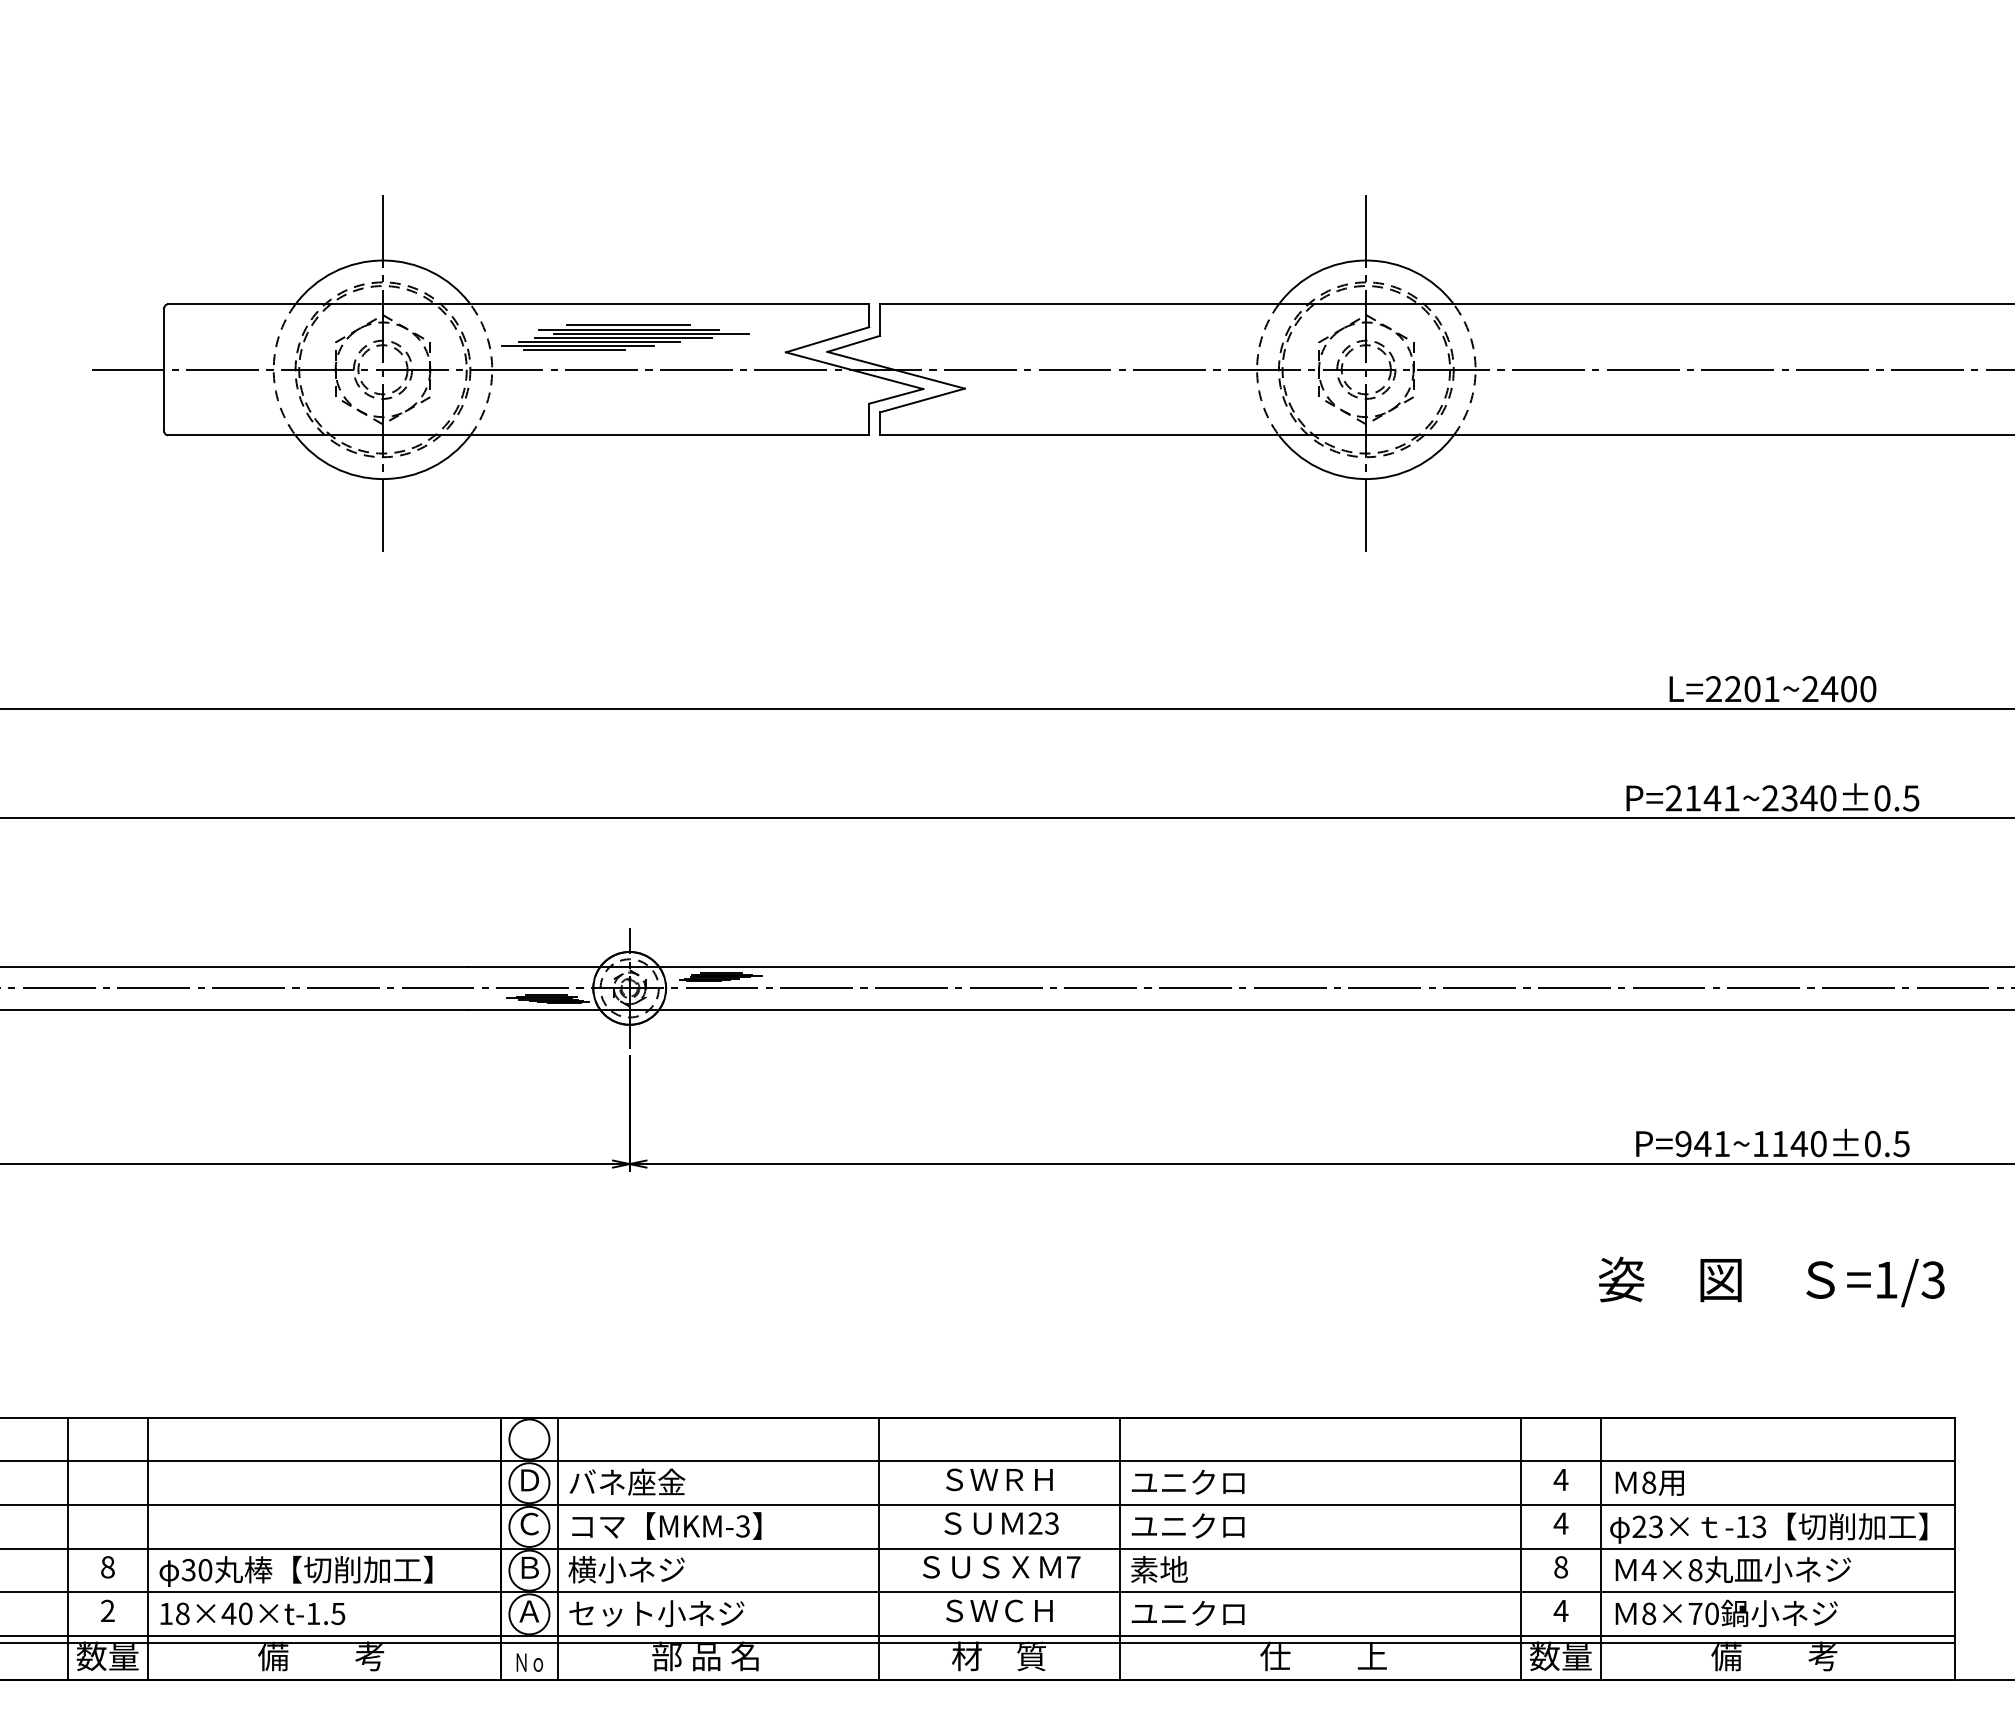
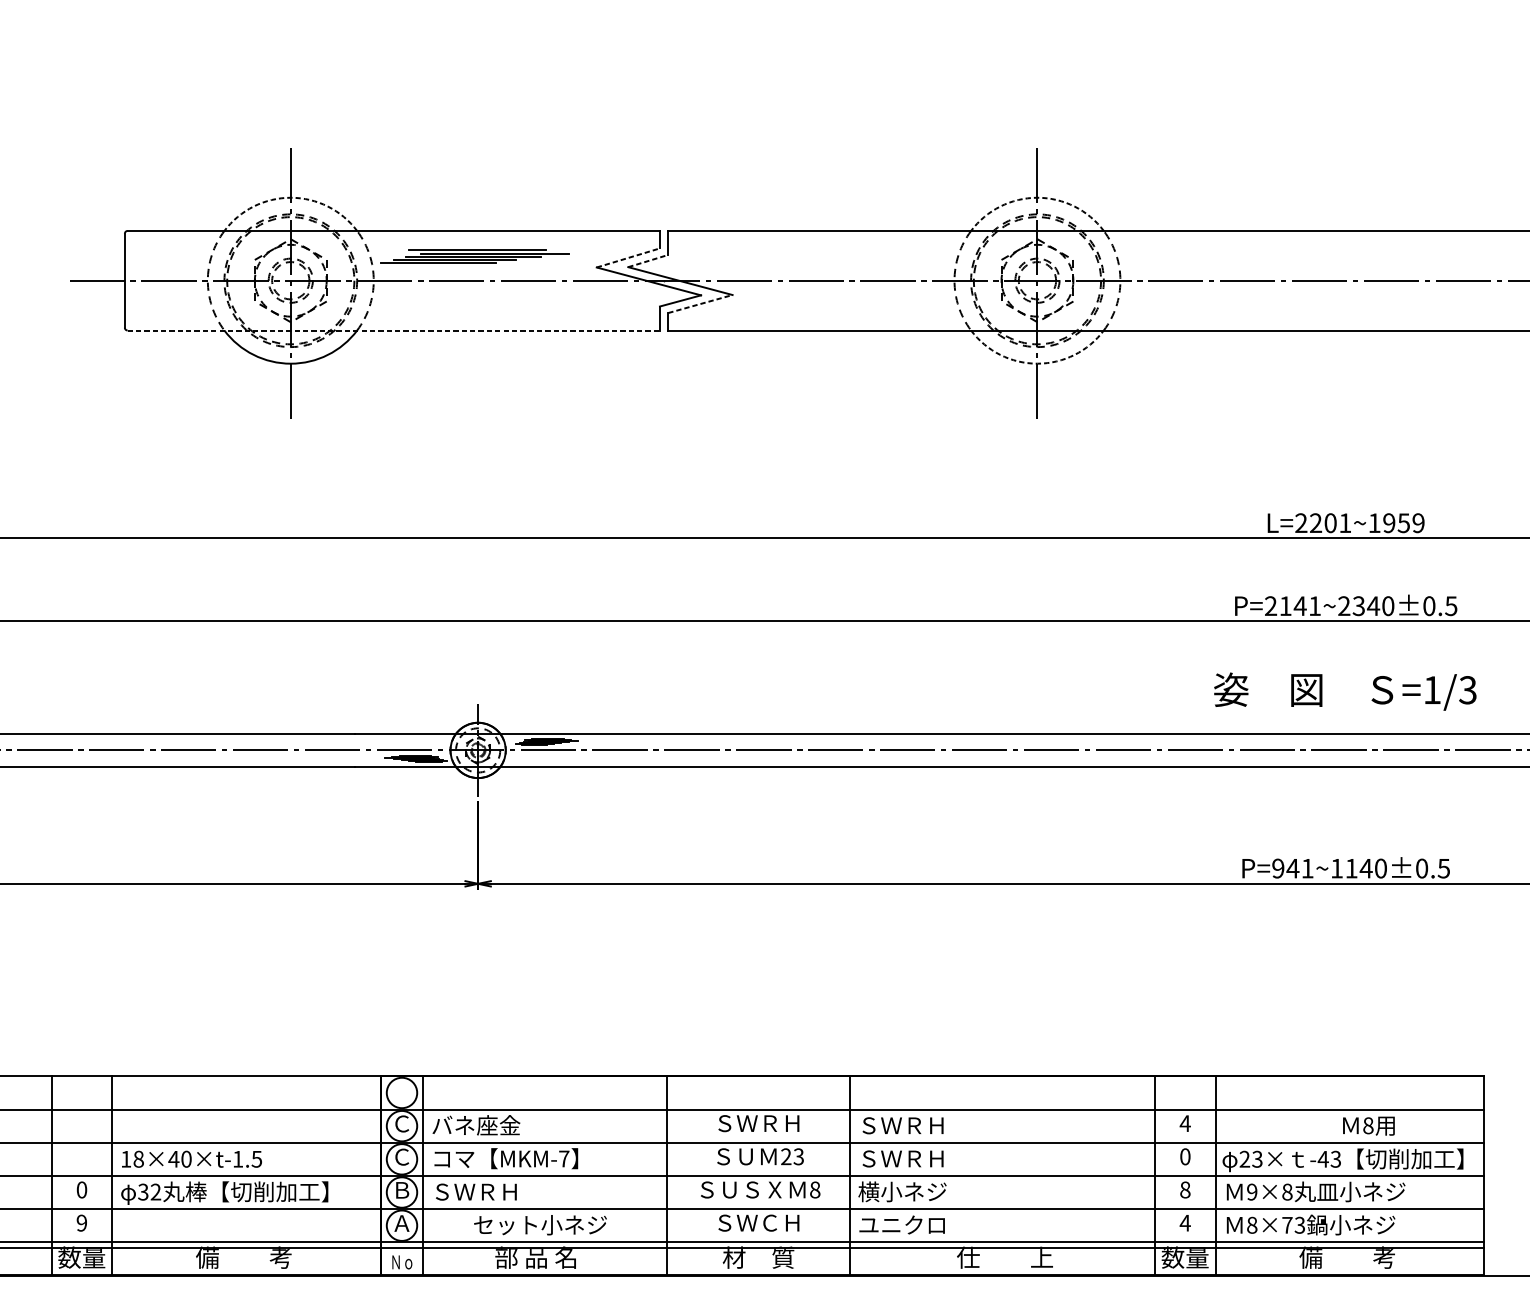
arc: (382, 260) -> (290, 197), solid -> dashed
arc: (1366, 260) -> (1037, 197), solid -> dashed
line: (627, 324) -> (476, 246), removed
line: (828, 339) -> (629, 257), solid -> dashed
line: (853, 343) -> (648, 260), solid -> dashed
line: (574, 349) -> (436, 265), removed
line: (922, 400) -> (700, 304), solid -> dashed
line: (518, 435) -> (393, 330), solid -> dashed
arc: (1366, 479) -> (1037, 364), solid -> dashed
text: (1839, 689) -> (1396, 523), L=2201~2400 -> L=2201~1959
text: (1771, 1281) -> (1345, 691), moved
text: (529, 1480) -> (402, 1124), Ｄ -> Ｃ
text: (1187, 1481) -> (901, 1124), ユニクロ -> ＳＷＲＨ
text: (1649, 1482) -> (1368, 1125), moved
text: (1560, 1523) -> (1184, 1156), 4 -> 0
text: (1187, 1525) -> (901, 1158), ユニクロ -> ＳＷＲＨ
text: (742, 1526) -> (563, 1159), MKM-3 -> MKM-7
text: (1742, 1526) -> (1323, 1159), -13 -> -43
text: (107, 1567) -> (81, 1190), 8 -> 0
text: (1073, 1567) -> (815, 1190), 7 -> 8
text: (626, 1569) -> (475, 1191), 横小ネジ -> ＳＷＲＨ
text: (1188, 1569) -> (902, 1191), 素地 -> 横小ネジ
text: (1648, 1569) -> (1251, 1191), 4×8 -> 9×8
text: (205, 1570) -> (156, 1192), 30 -> 32
text: (107, 1611) -> (81, 1223), 2 -> 9
text: (252, 1613) -> (191, 1159), moved
text: (656, 1613) -> (540, 1225), moved
text: (1711, 1613) -> (1299, 1225), 8×70 -> 8×73

